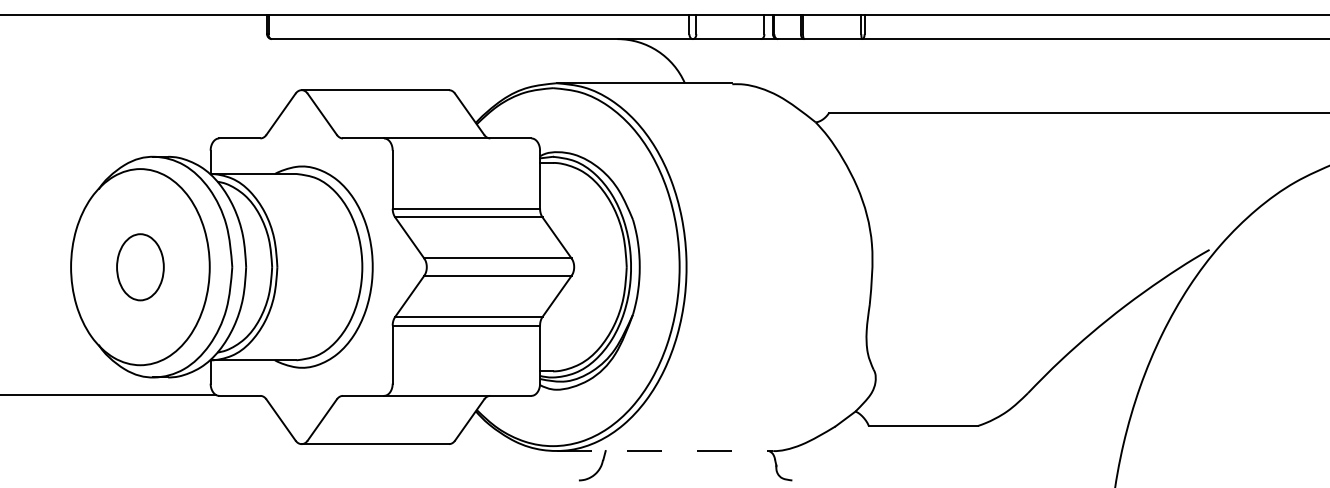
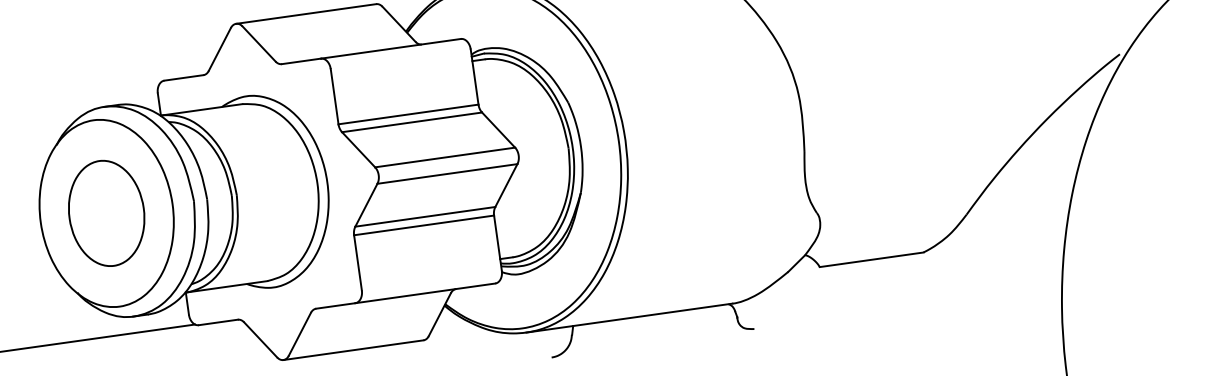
part: (140, 267) -> (106, 213), size x1.67
line: (665, 451) -> (630, 318), dashed -> solid

